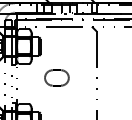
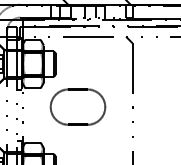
part: (56, 77) -> (77, 106), size x1.67

